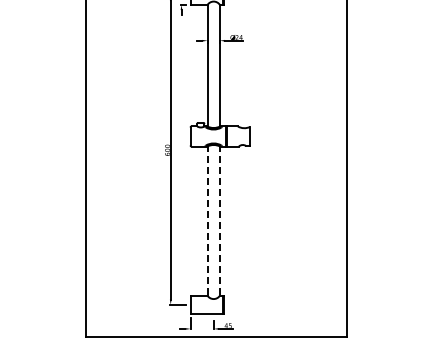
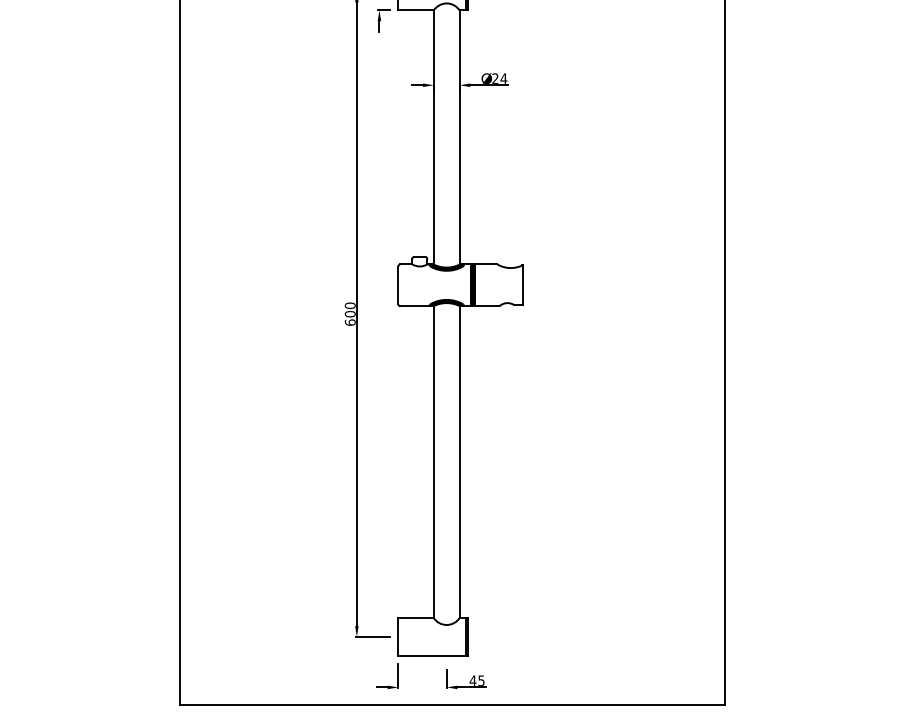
line: (207, 220) -> (433, 460), dashed -> solid
line: (219, 220) -> (458, 460), dashed -> solid

